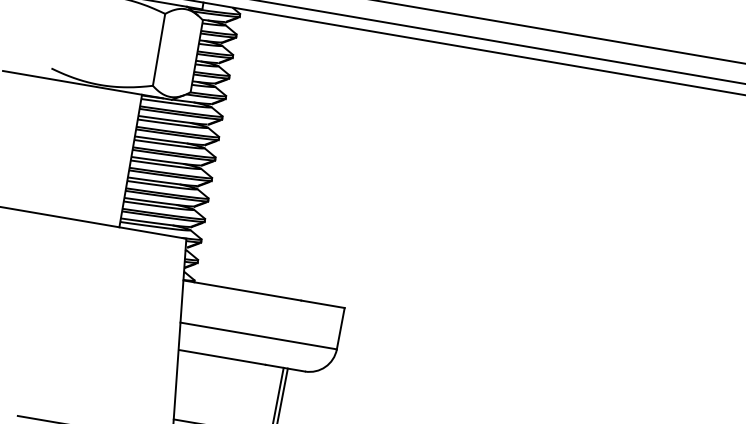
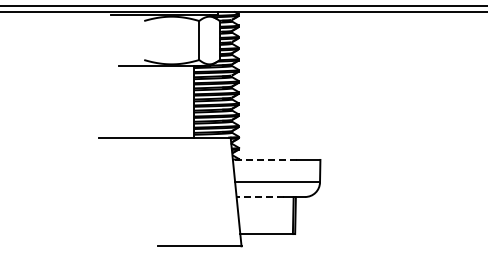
line: (241, 289) -> (264, 159), solid -> dashed
line: (222, 358) -> (260, 197), solid -> dashed

